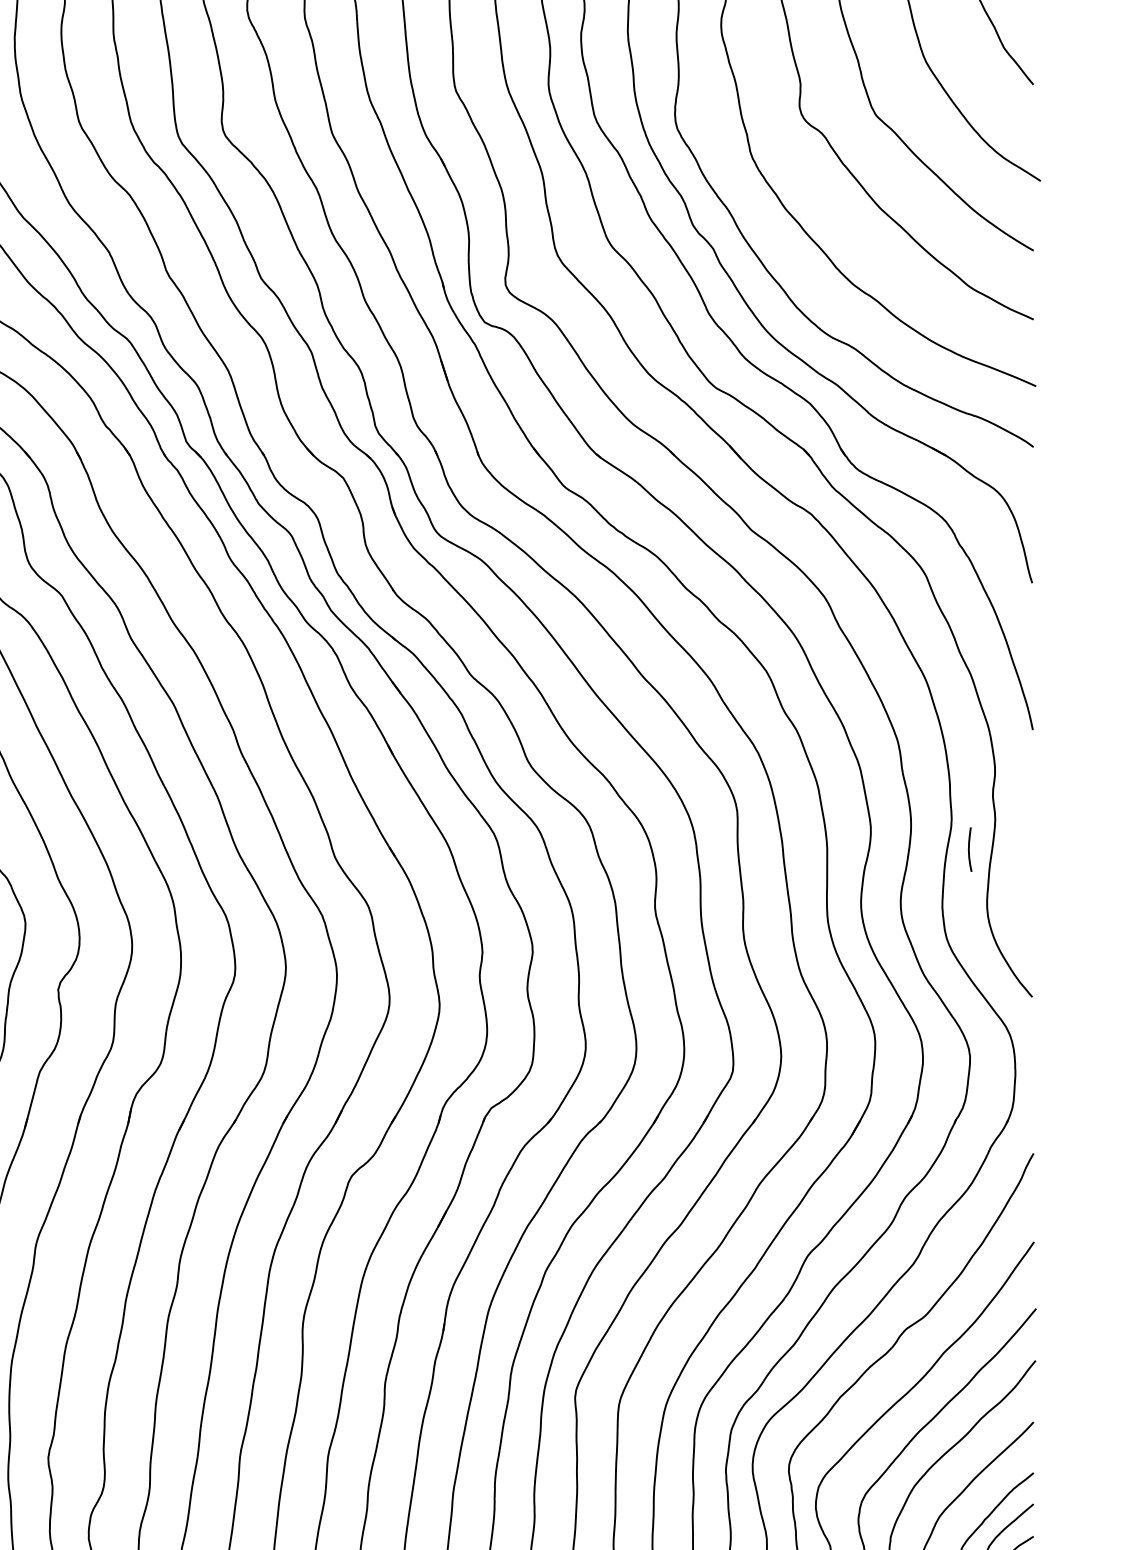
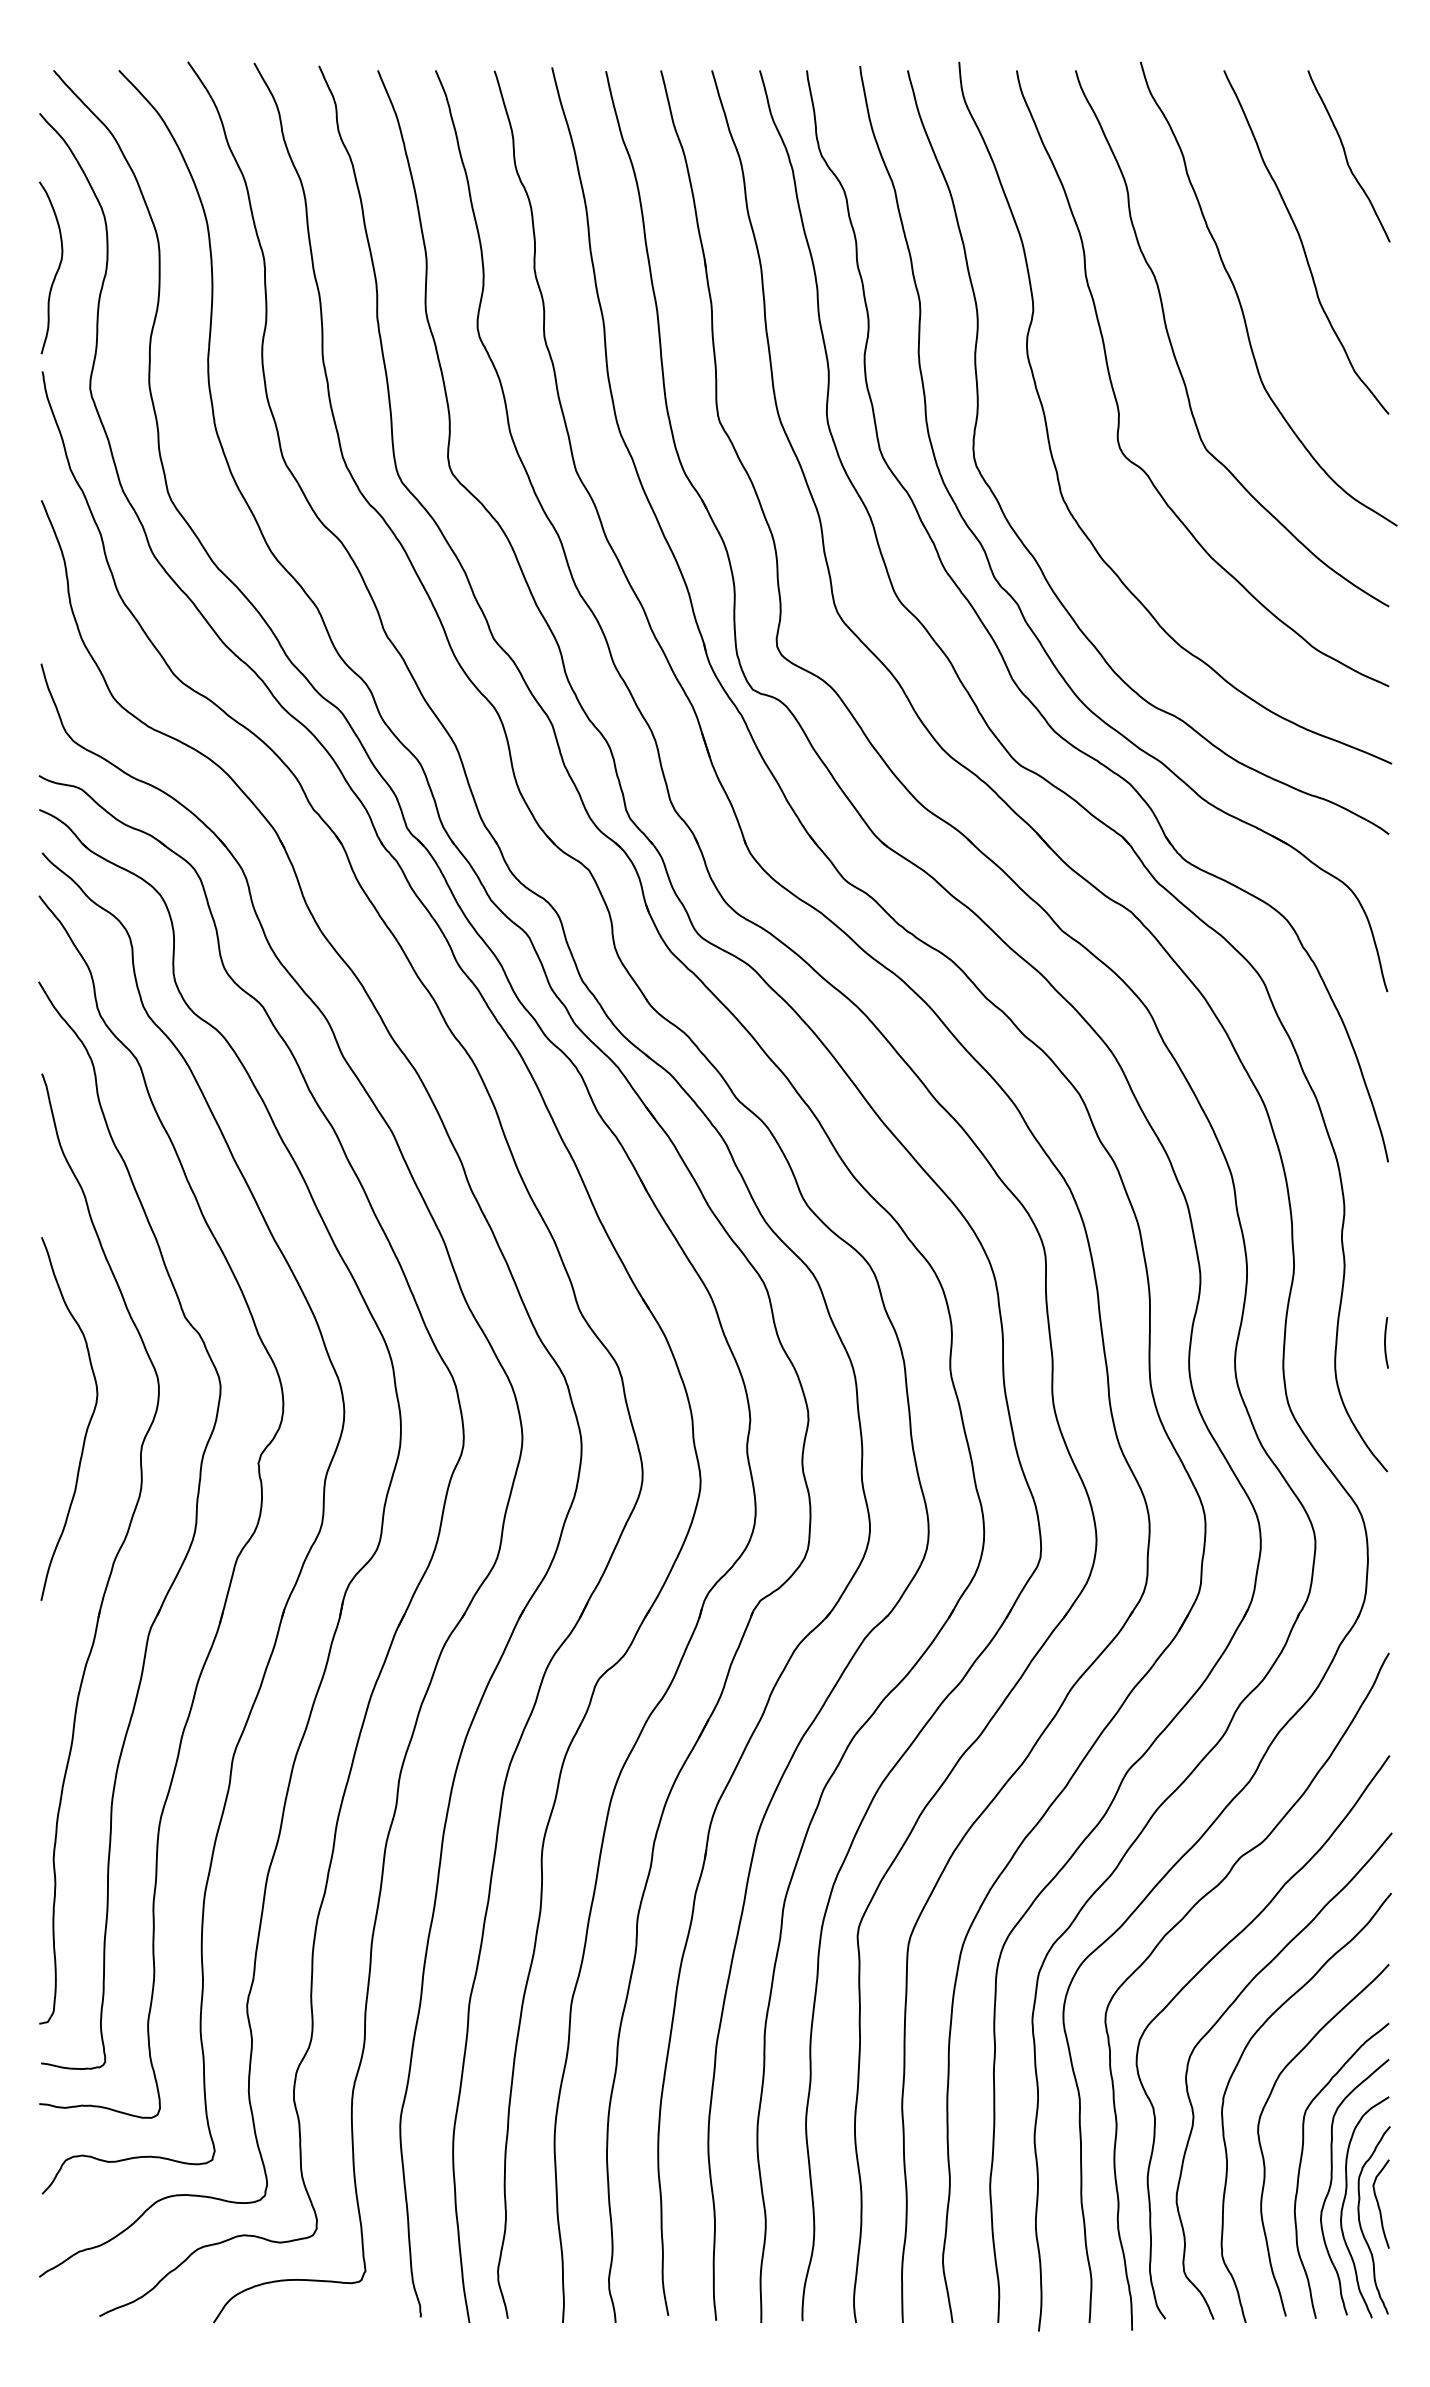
curve: (969, 849) -> (1385, 1342), moved

